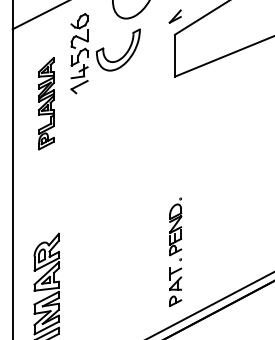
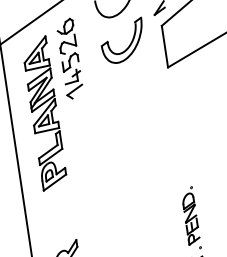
part: (123, 55) -> (128, 45), moved
part: (46, 103) -> (44, 113), size x1.67

